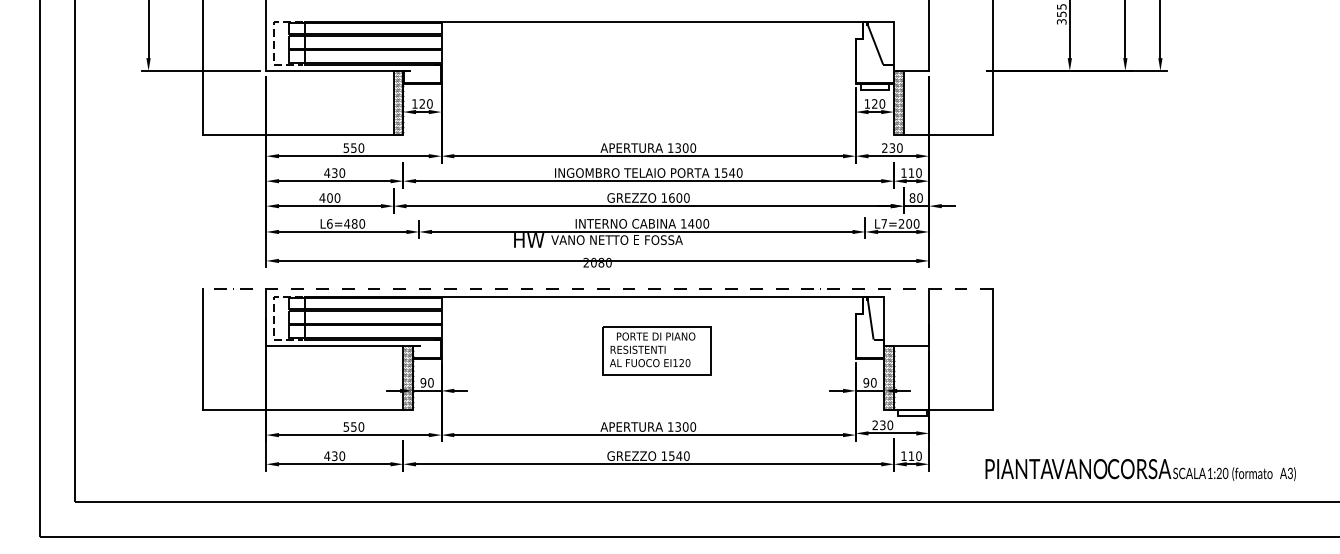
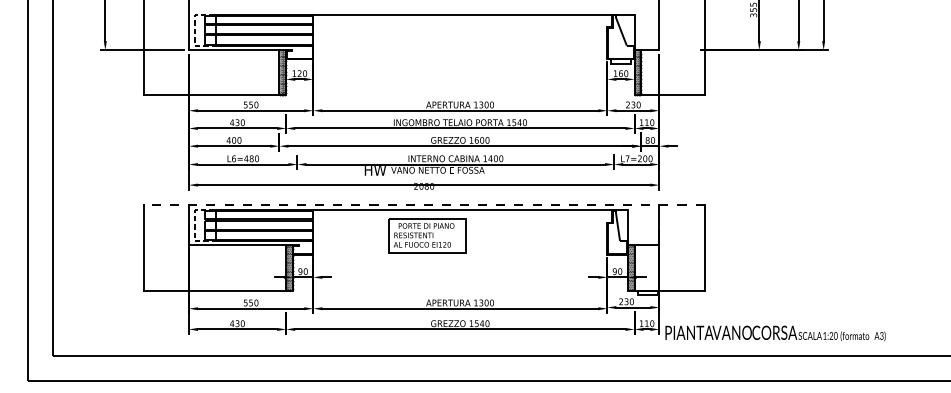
text: (874, 103) -> (620, 73), 120 -> 160
part: (656, 350) -> (426, 235), moved
text: (1140, 469) -> (775, 333), moved

